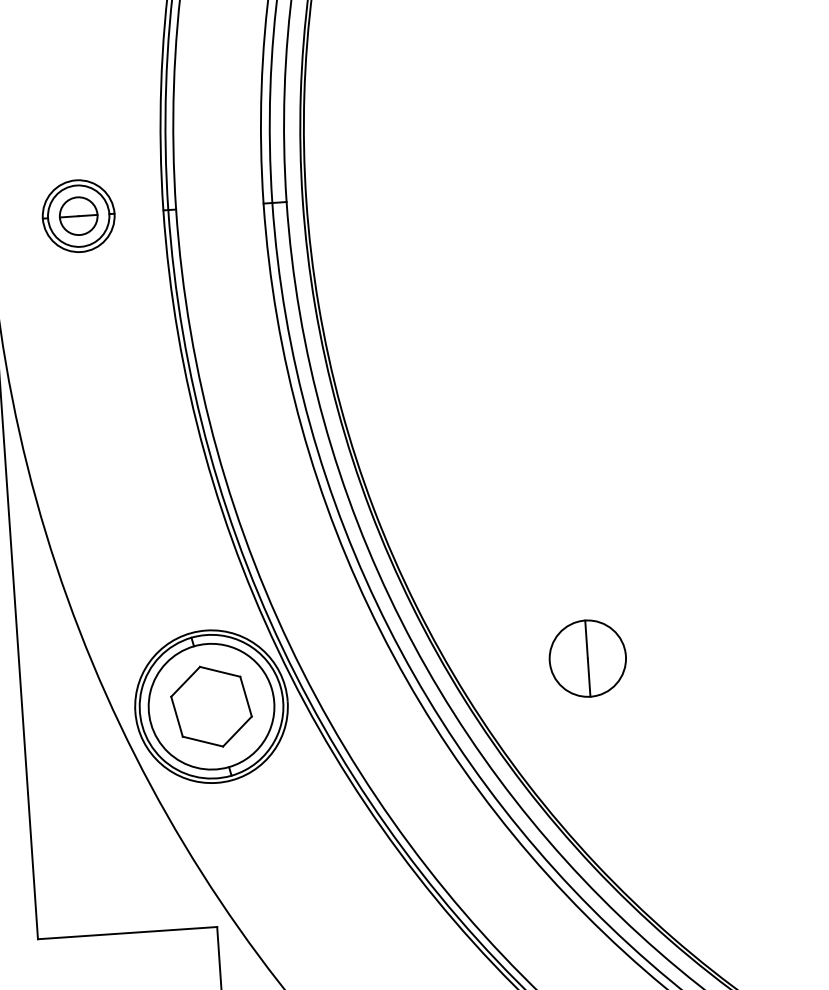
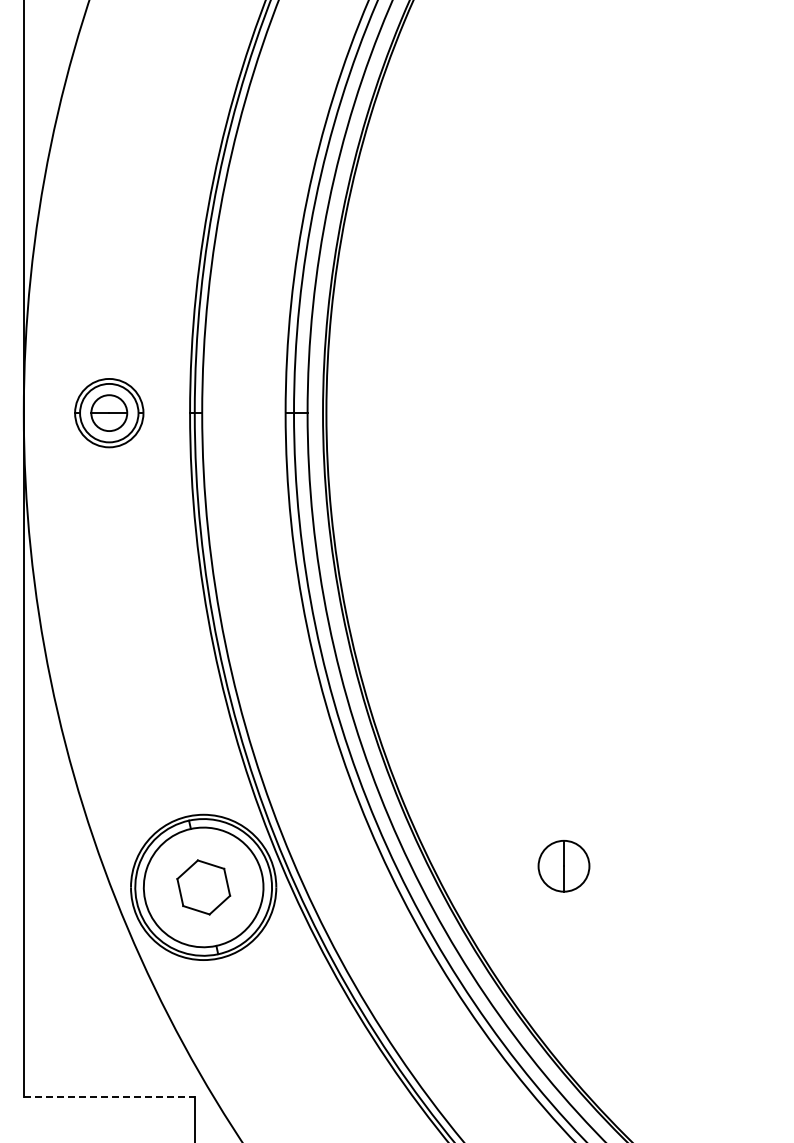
part: (587, 659) -> (563, 866), size x0.7
part: (211, 706) -> (203, 887), size x0.7
line: (127, 932) -> (109, 1096), solid -> dashed

